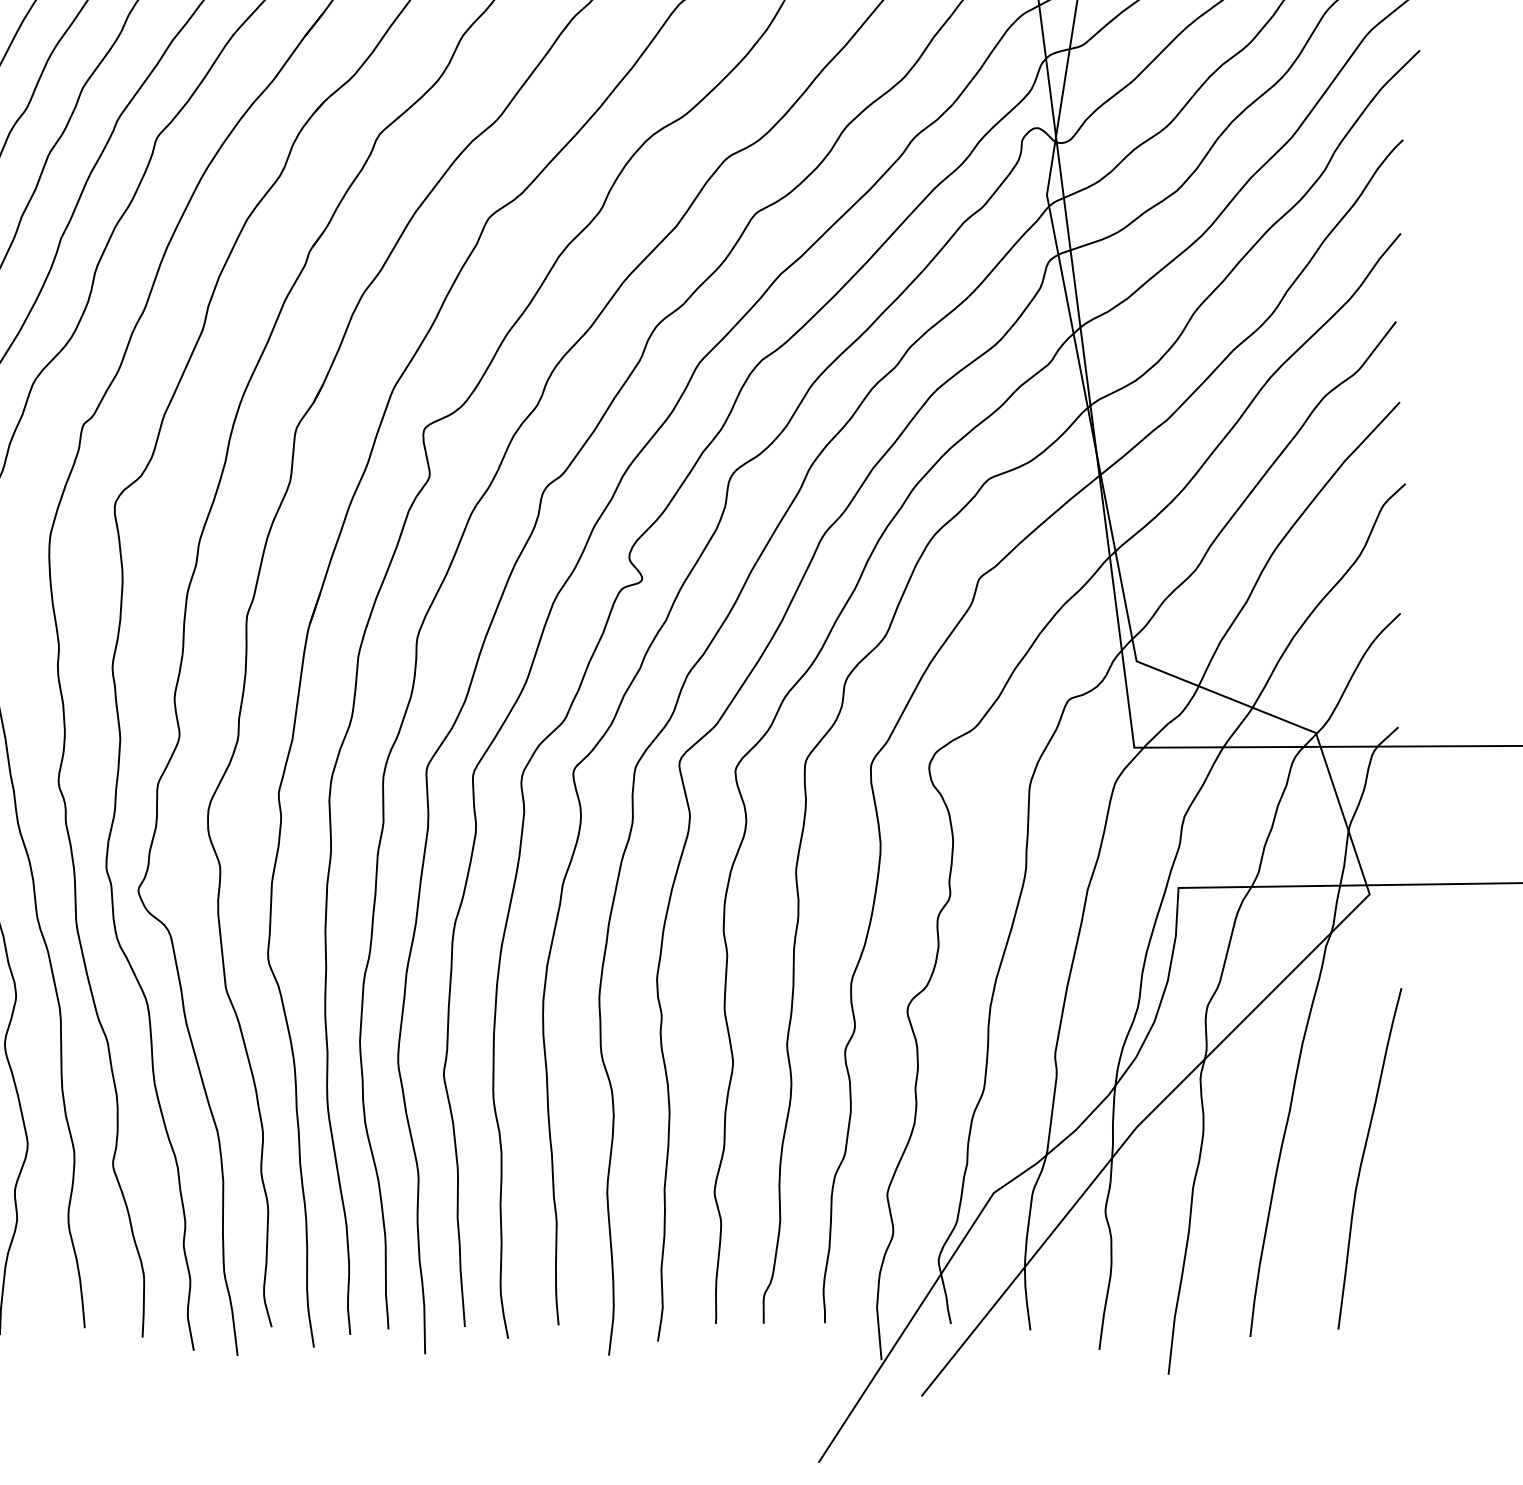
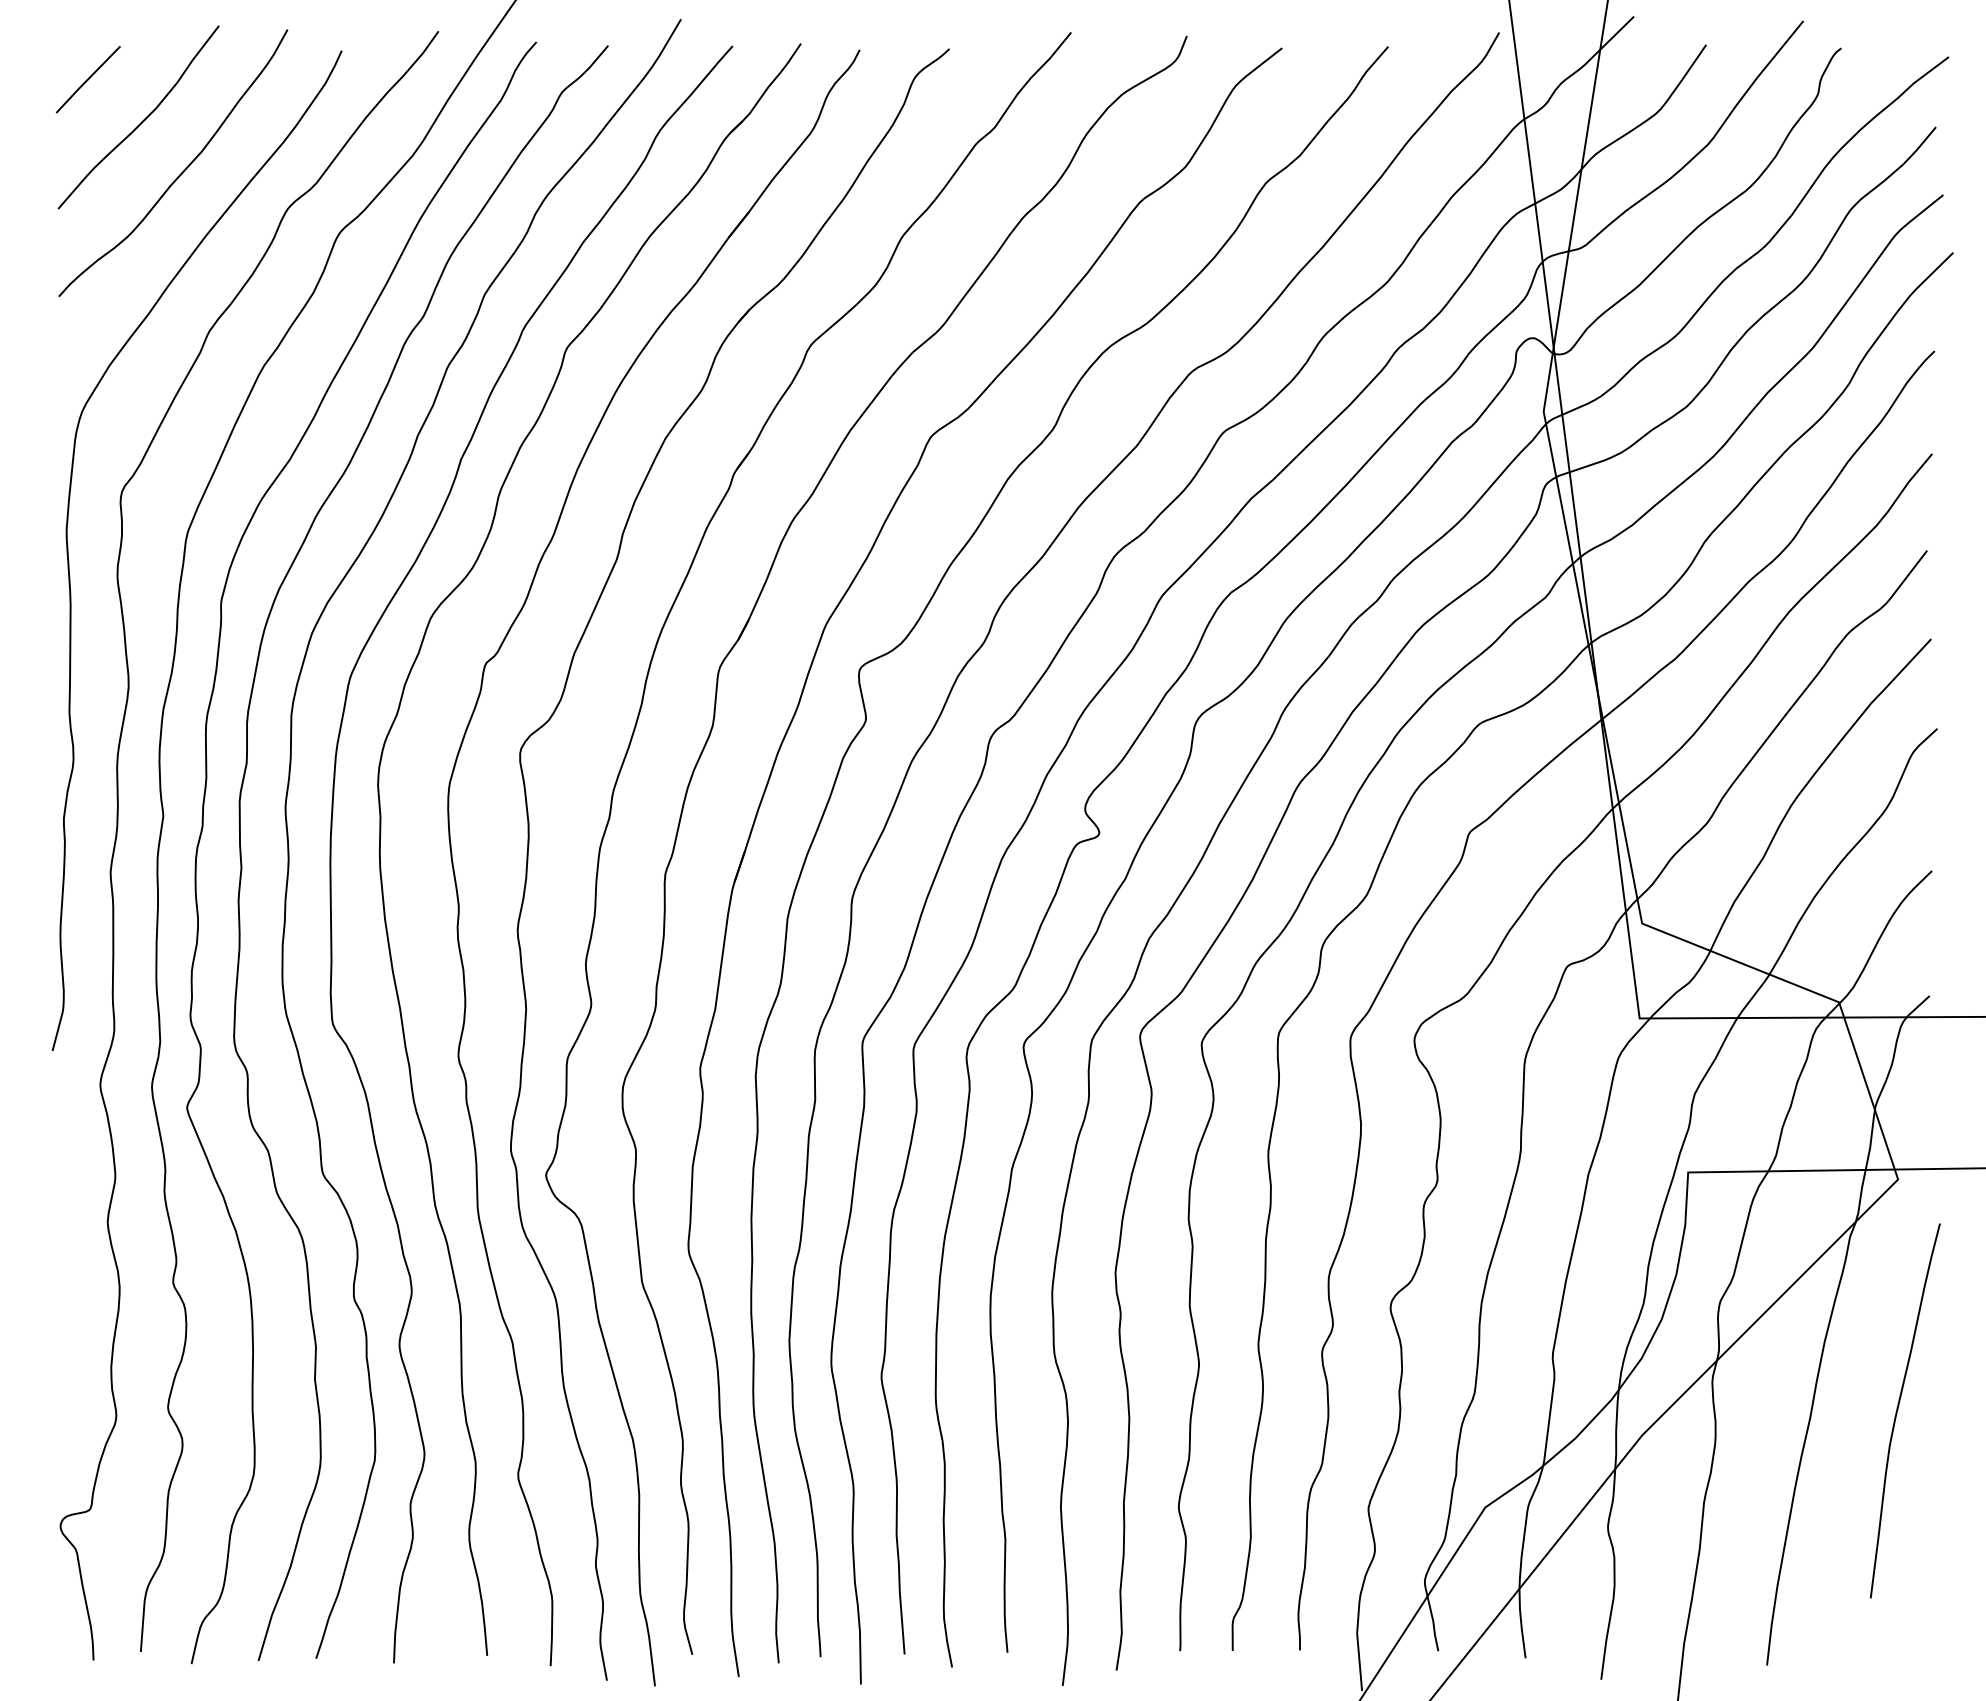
curve: (1363, 1158) -> (1898, 1410), moved

